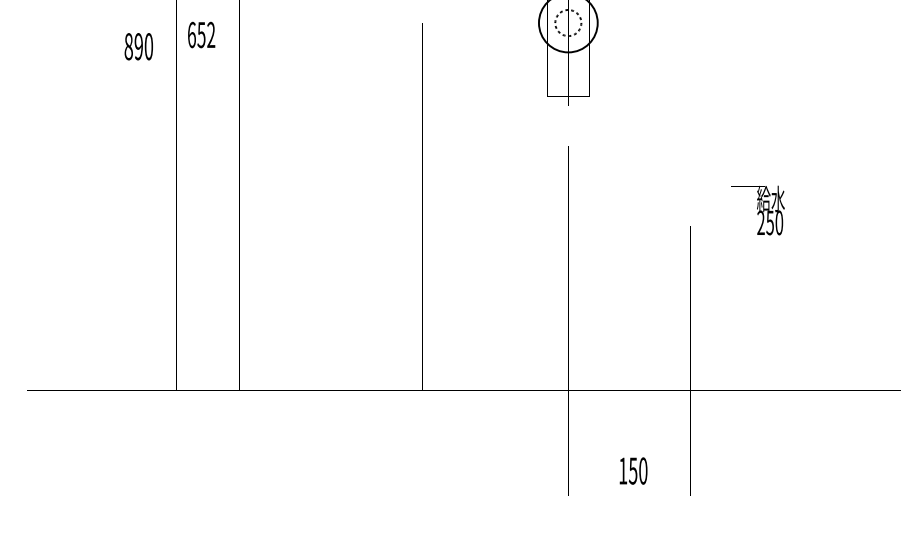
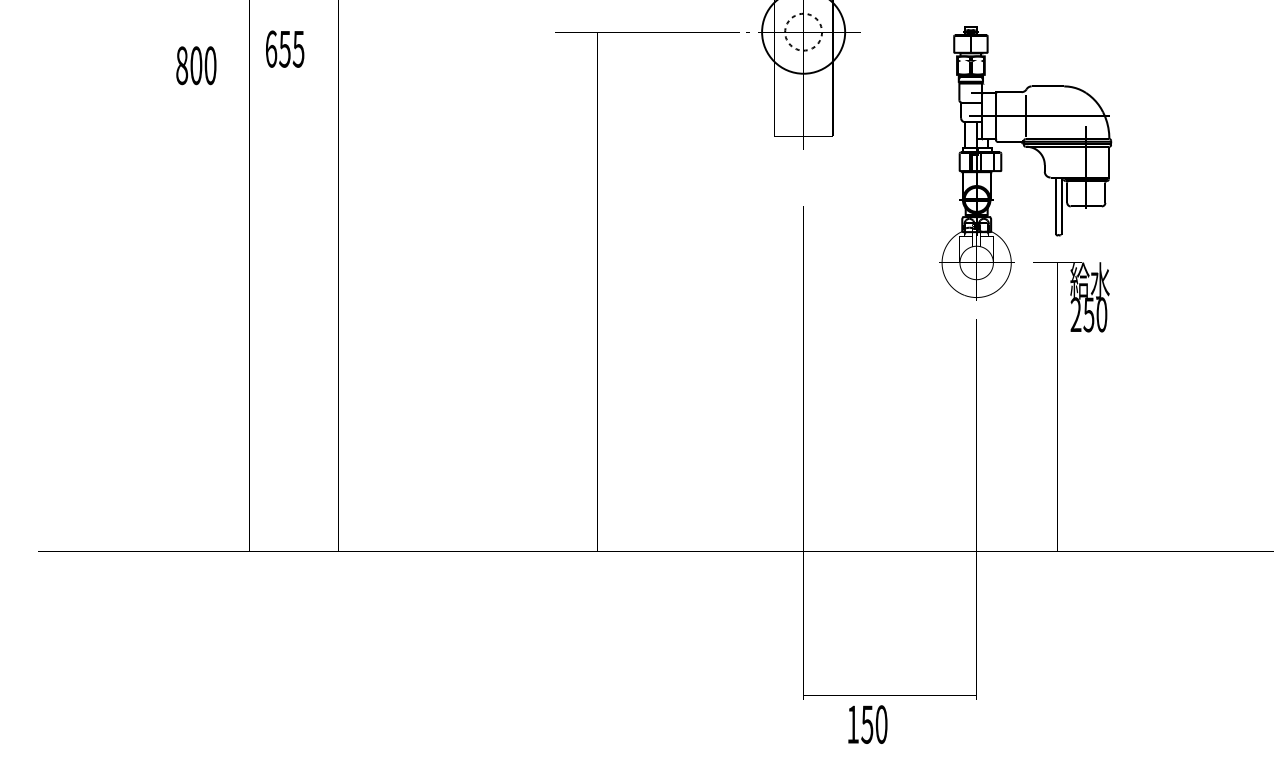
text: (211, 34) -> (298, 48), 652 -> 655
text: (138, 46) -> (196, 65), 890 -> 800
part: (728, 105) -> (1030, 148), added
text: (633, 470) -> (867, 724), moved

